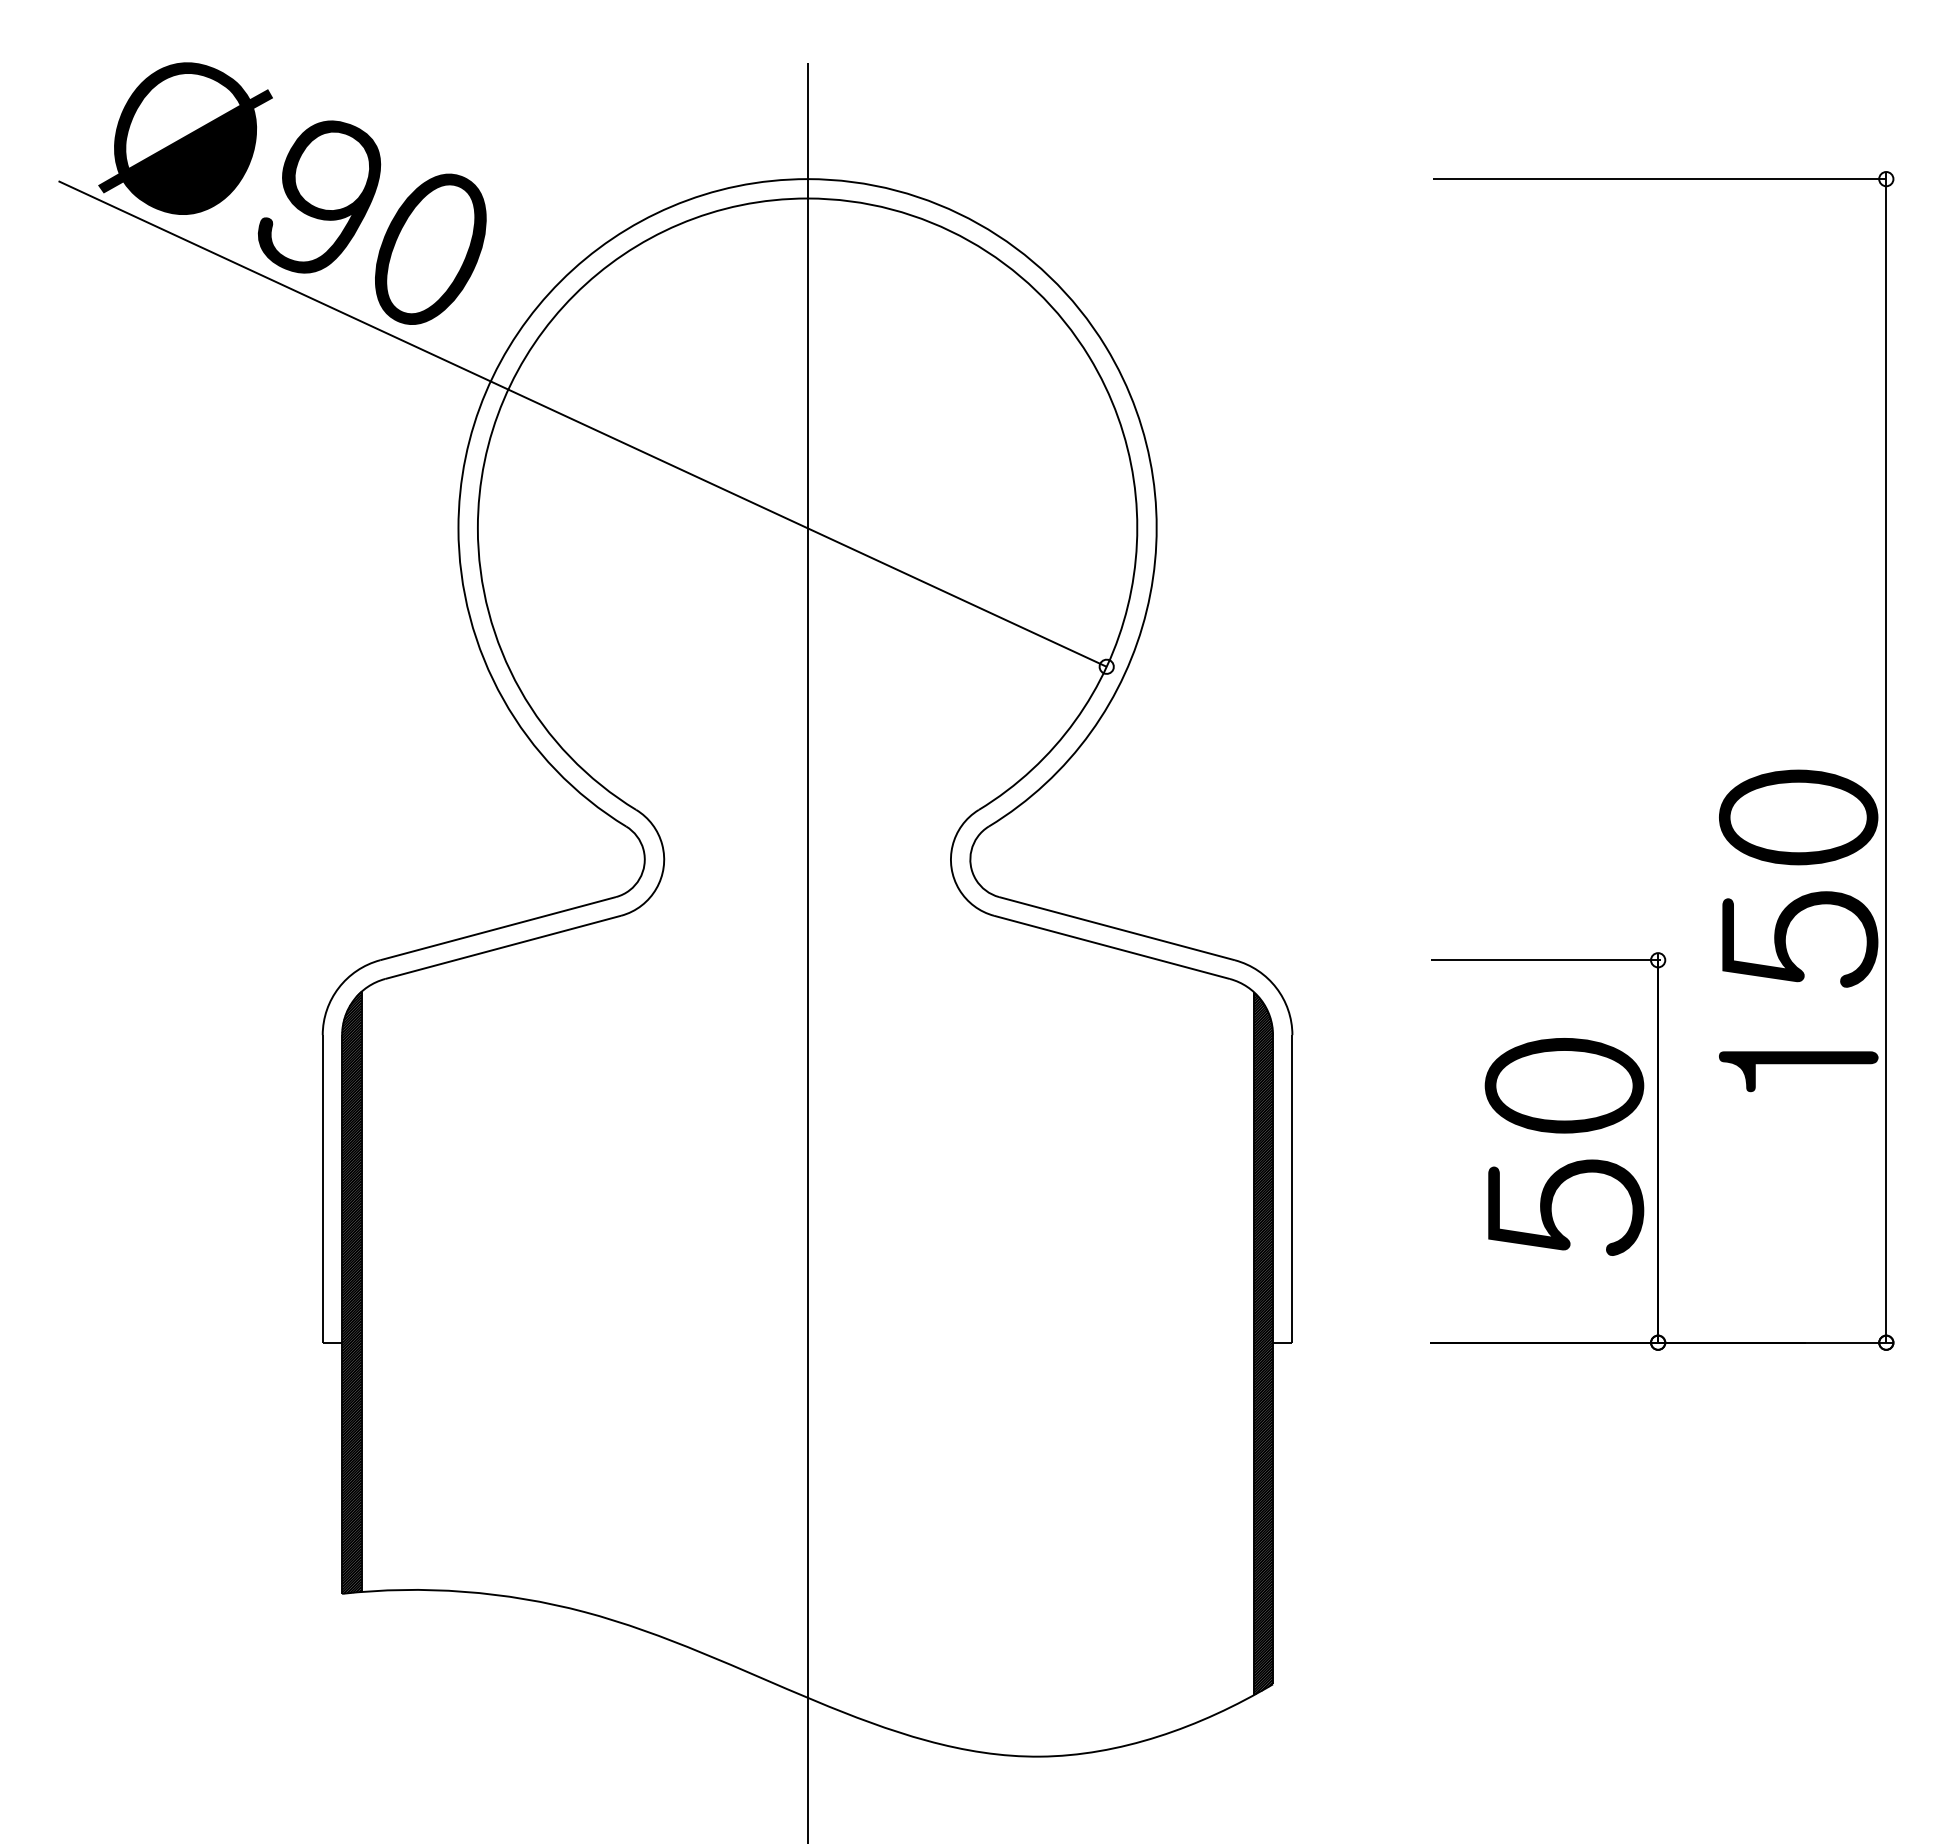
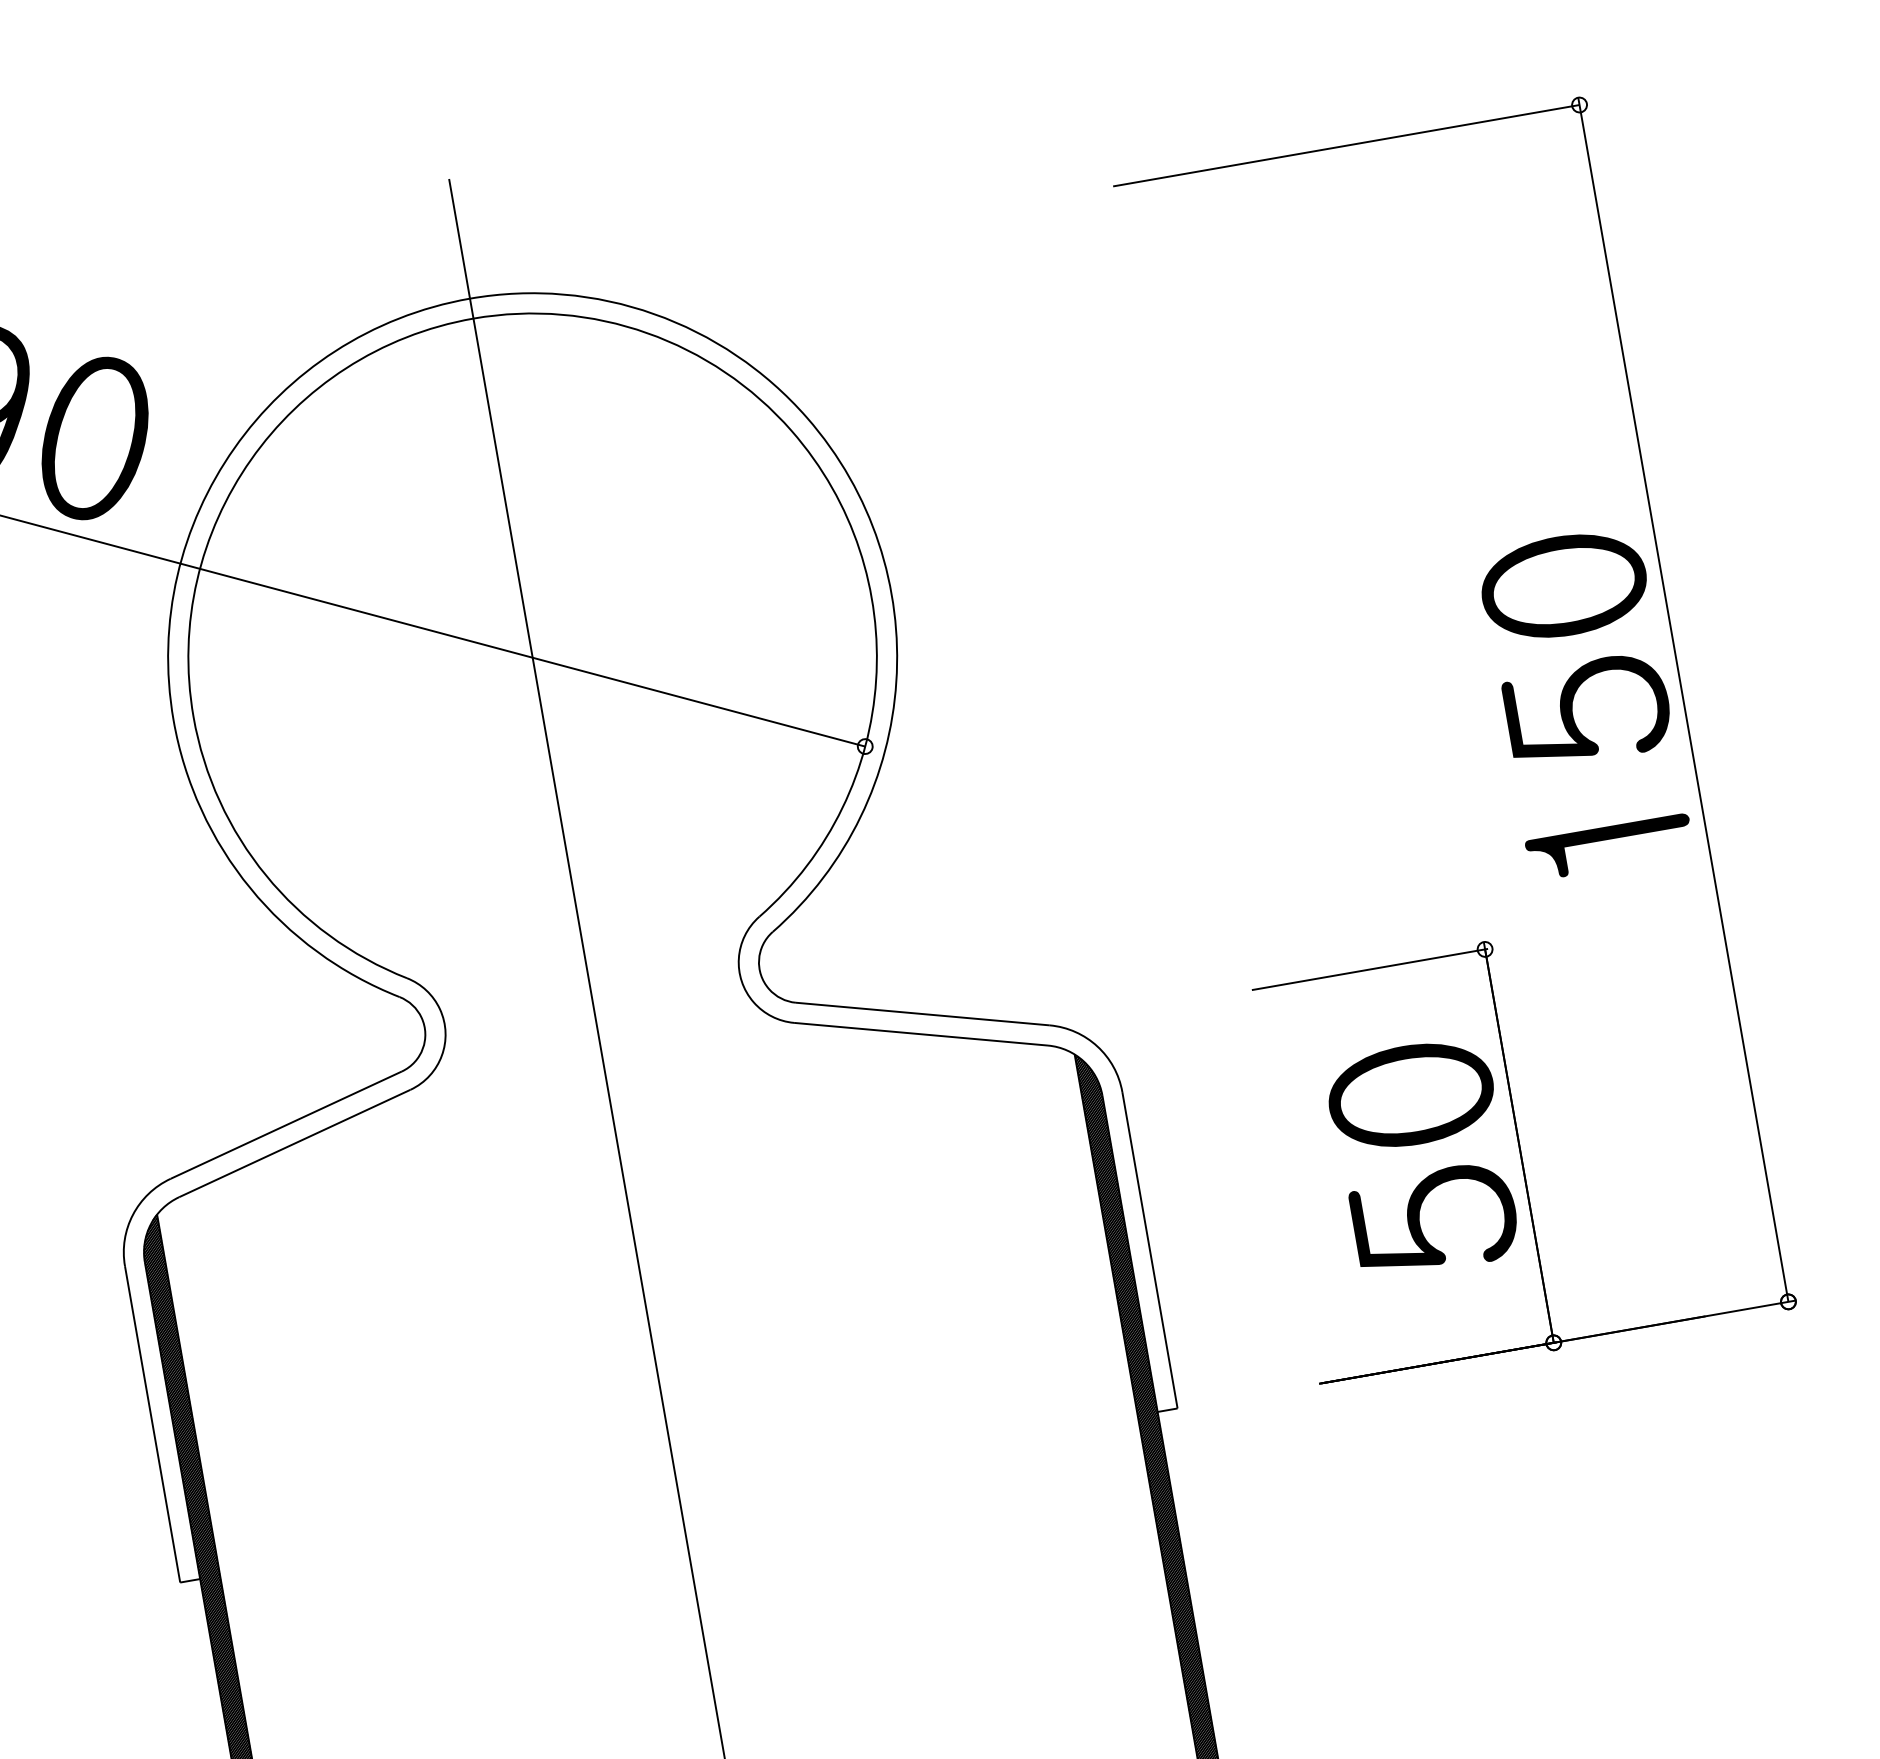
text: (1798, 930) -> (1584, 702), moved

